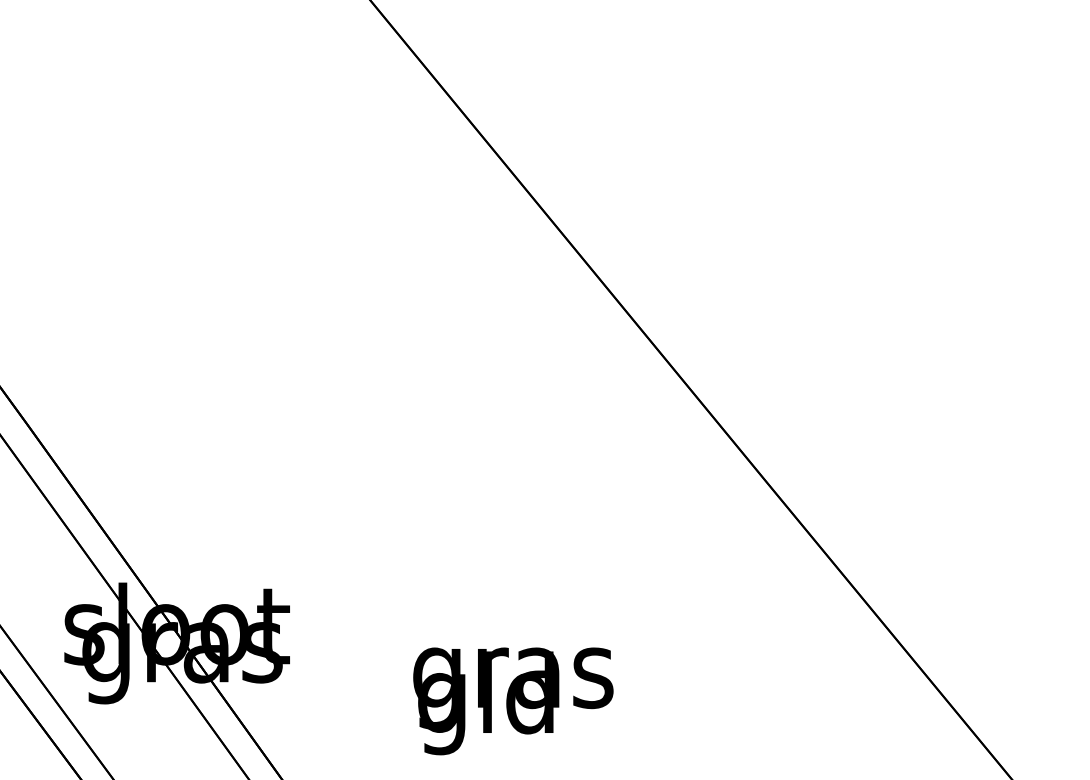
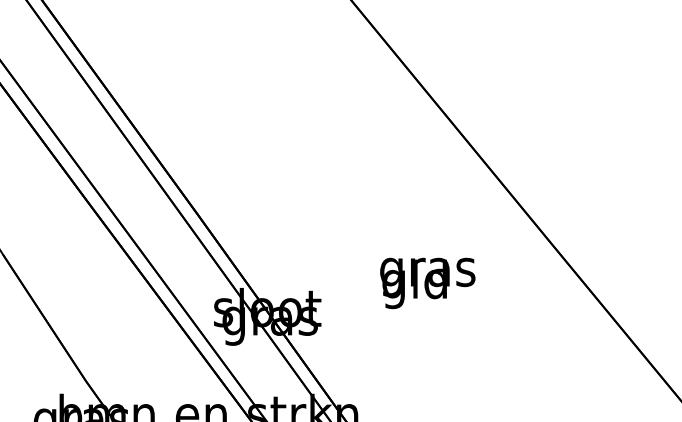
text: (512, 701) -> (427, 283), moved

